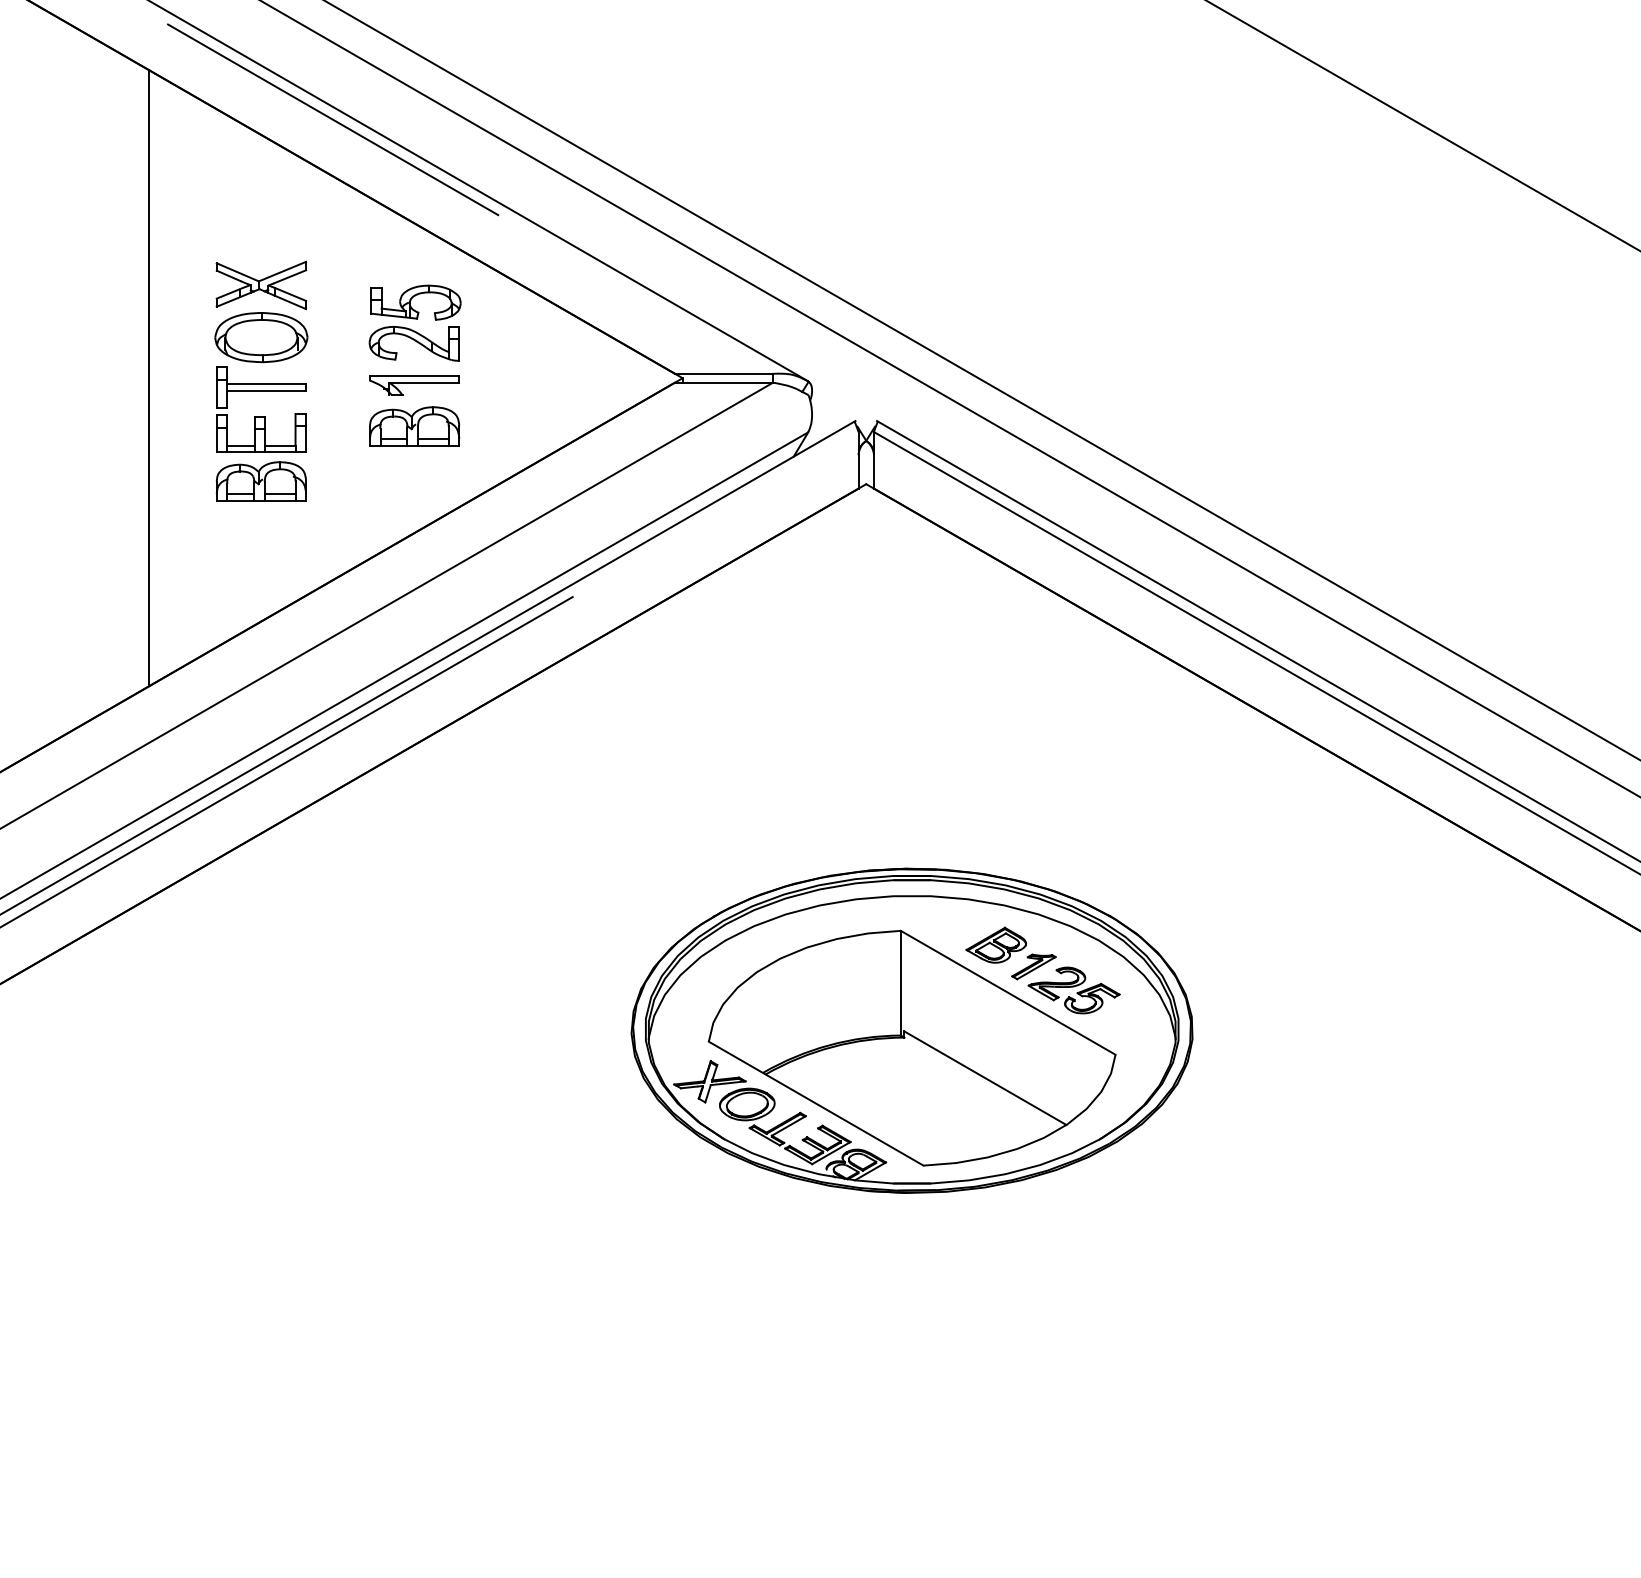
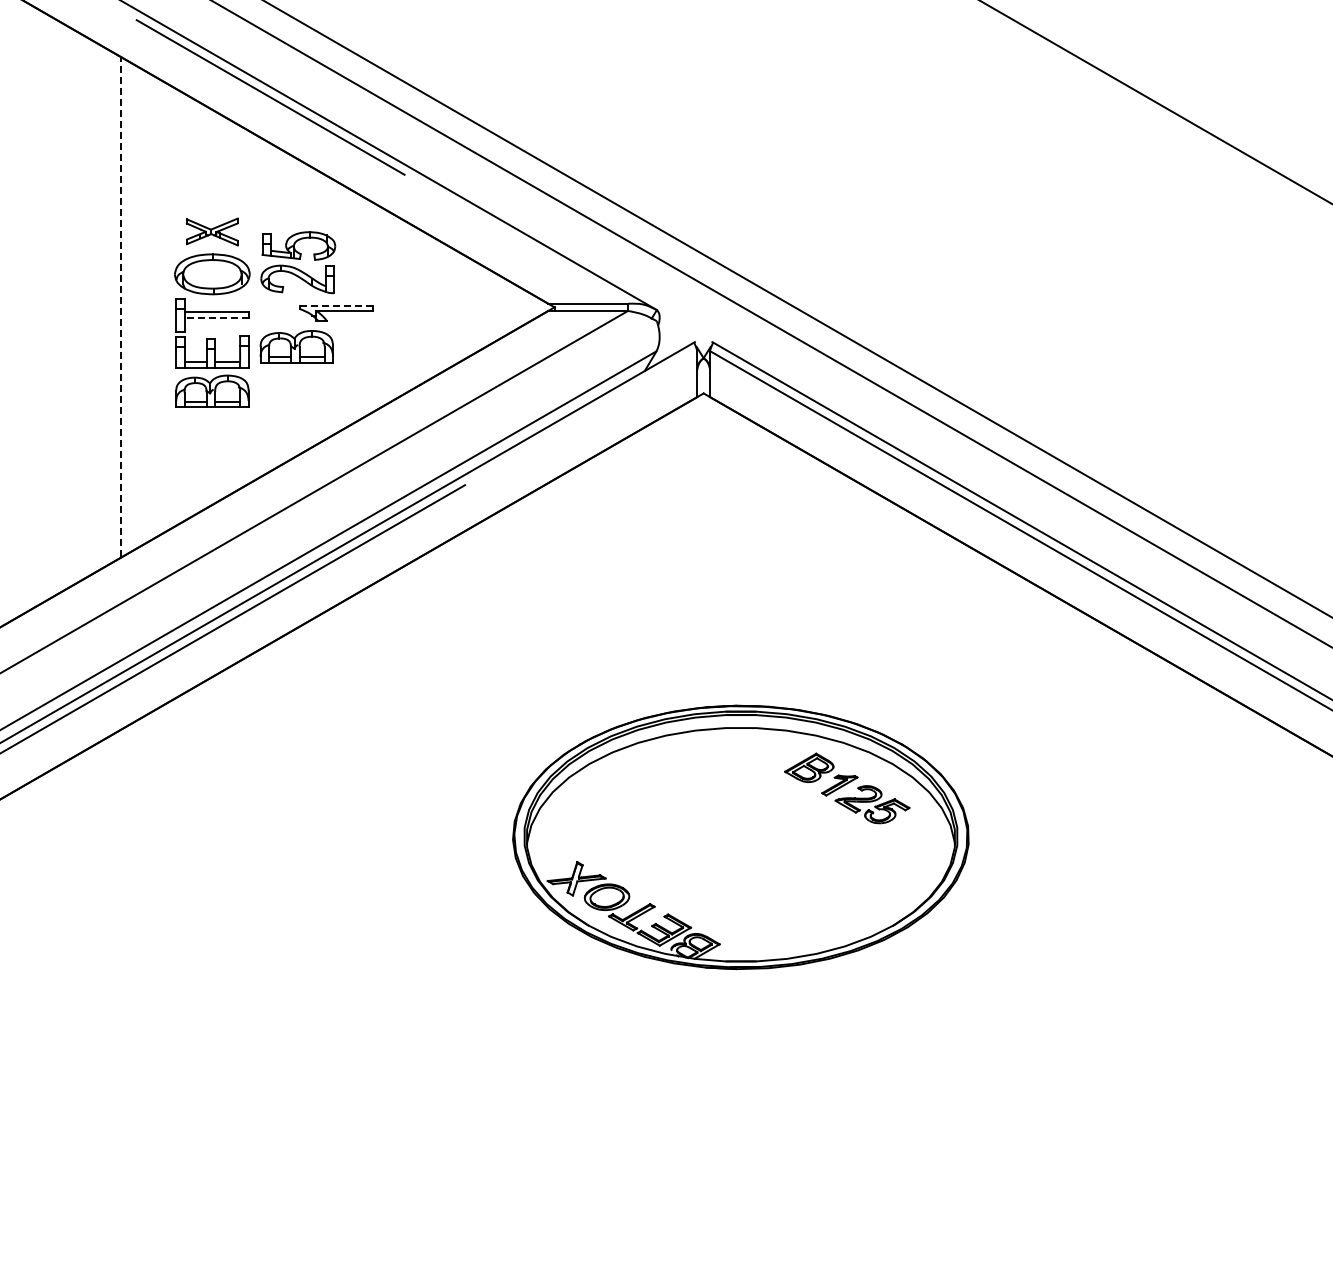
part: (261, 284) -> (212, 231), size x0.7
part: (415, 322) -> (298, 262), moved
line: (415, 375) -> (337, 305), solid -> dashed
line: (149, 377) -> (121, 306), solid -> dashed
line: (266, 390) -> (216, 317), solid -> dashed
part: (414, 426) -> (296, 346), moved
part: (911, 1048) -> (740, 851), removed

